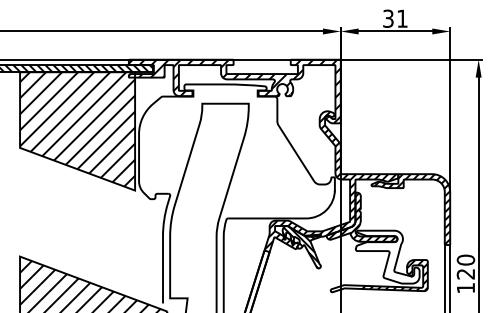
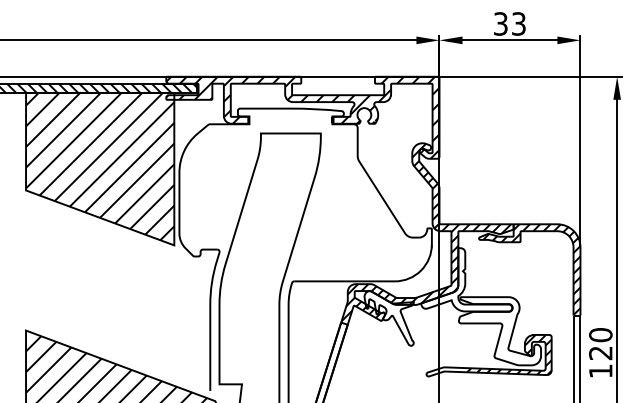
text: (402, 18) -> (518, 23), 31 -> 33
hatch: (362, 217) -> (467, 279), removed
hatch: (301, 247) -> (388, 318), removed

